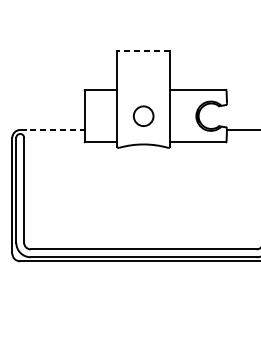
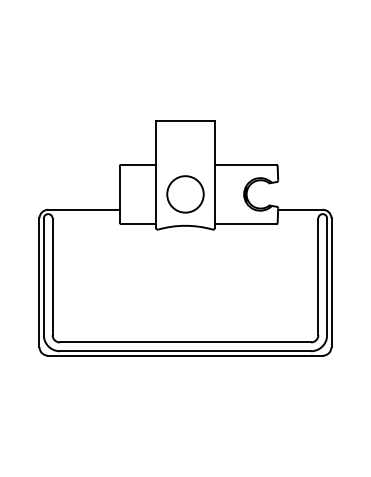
line: (143, 50) -> (185, 121), dashed -> solid
circle: (143, 116) -> (185, 194), size x1.67
line: (52, 129) -> (84, 209), dashed -> solid

